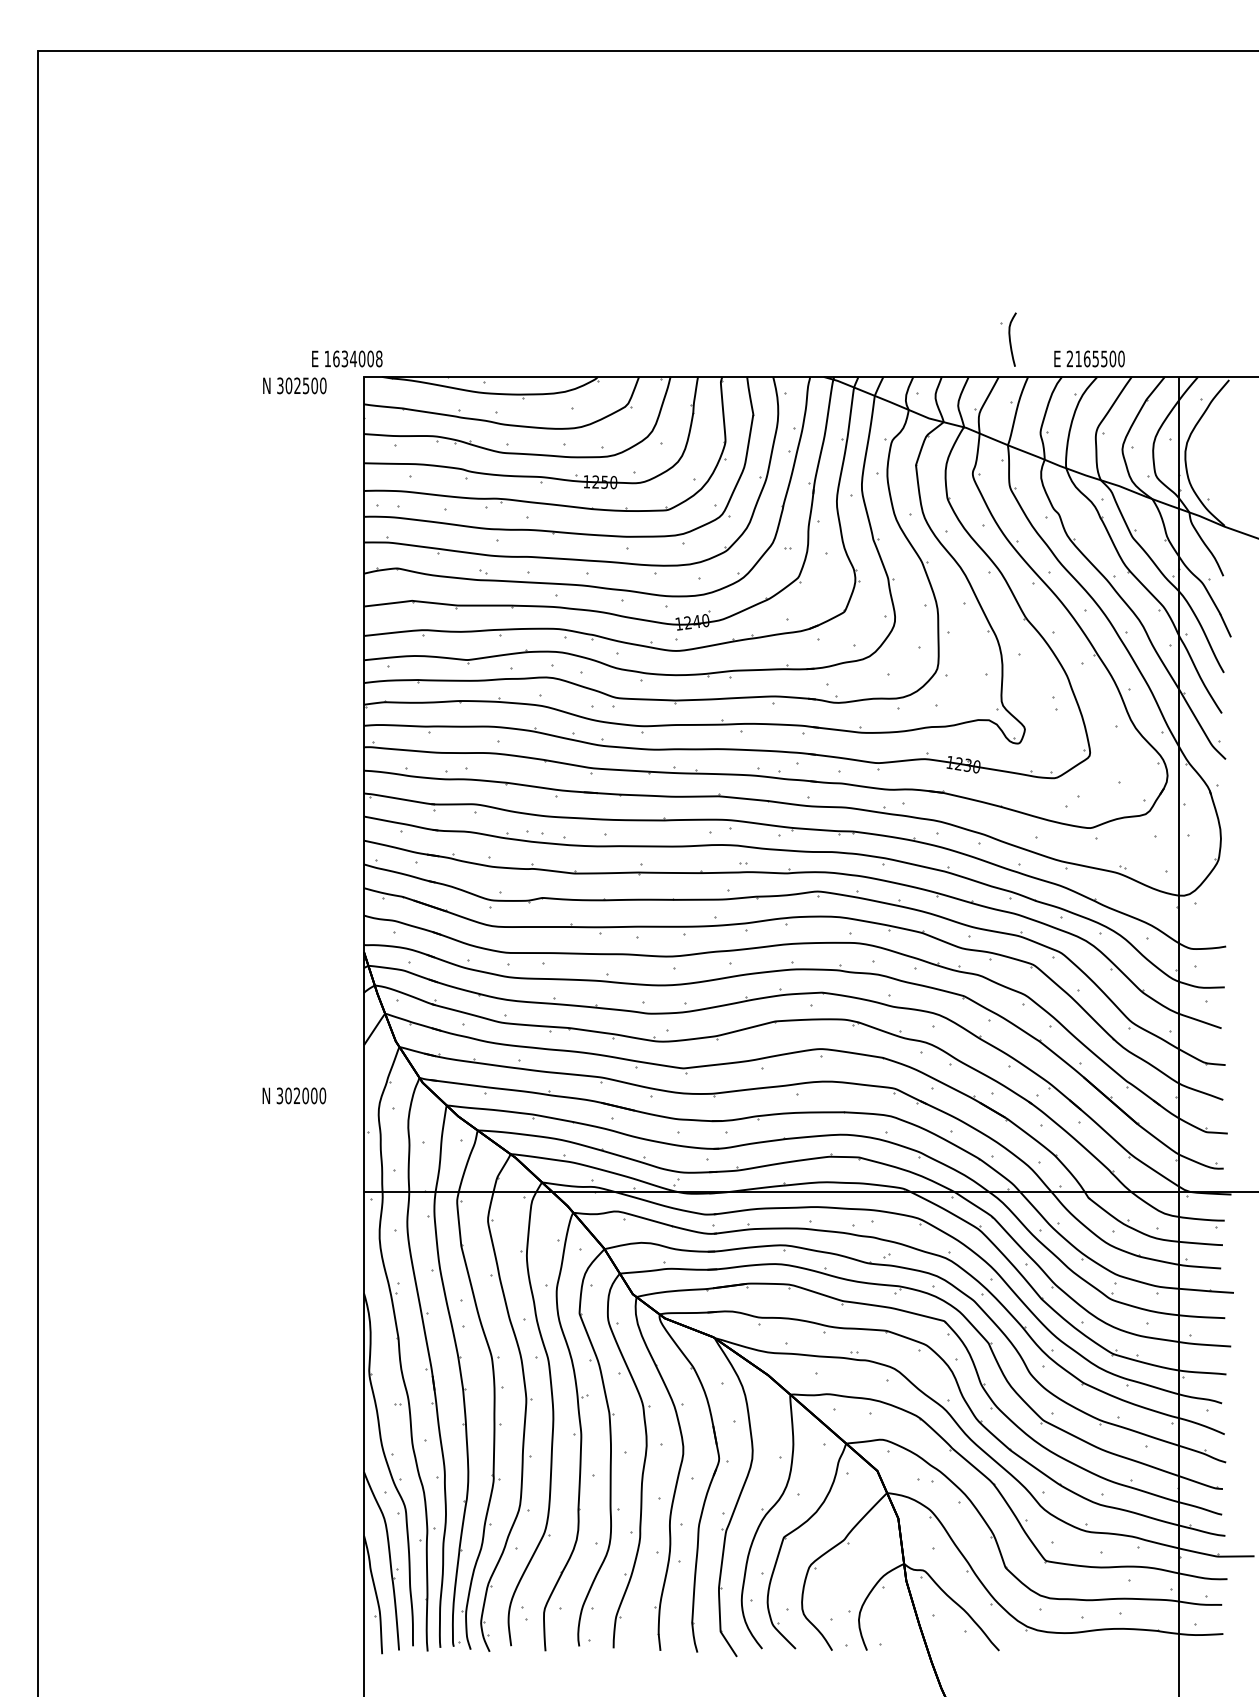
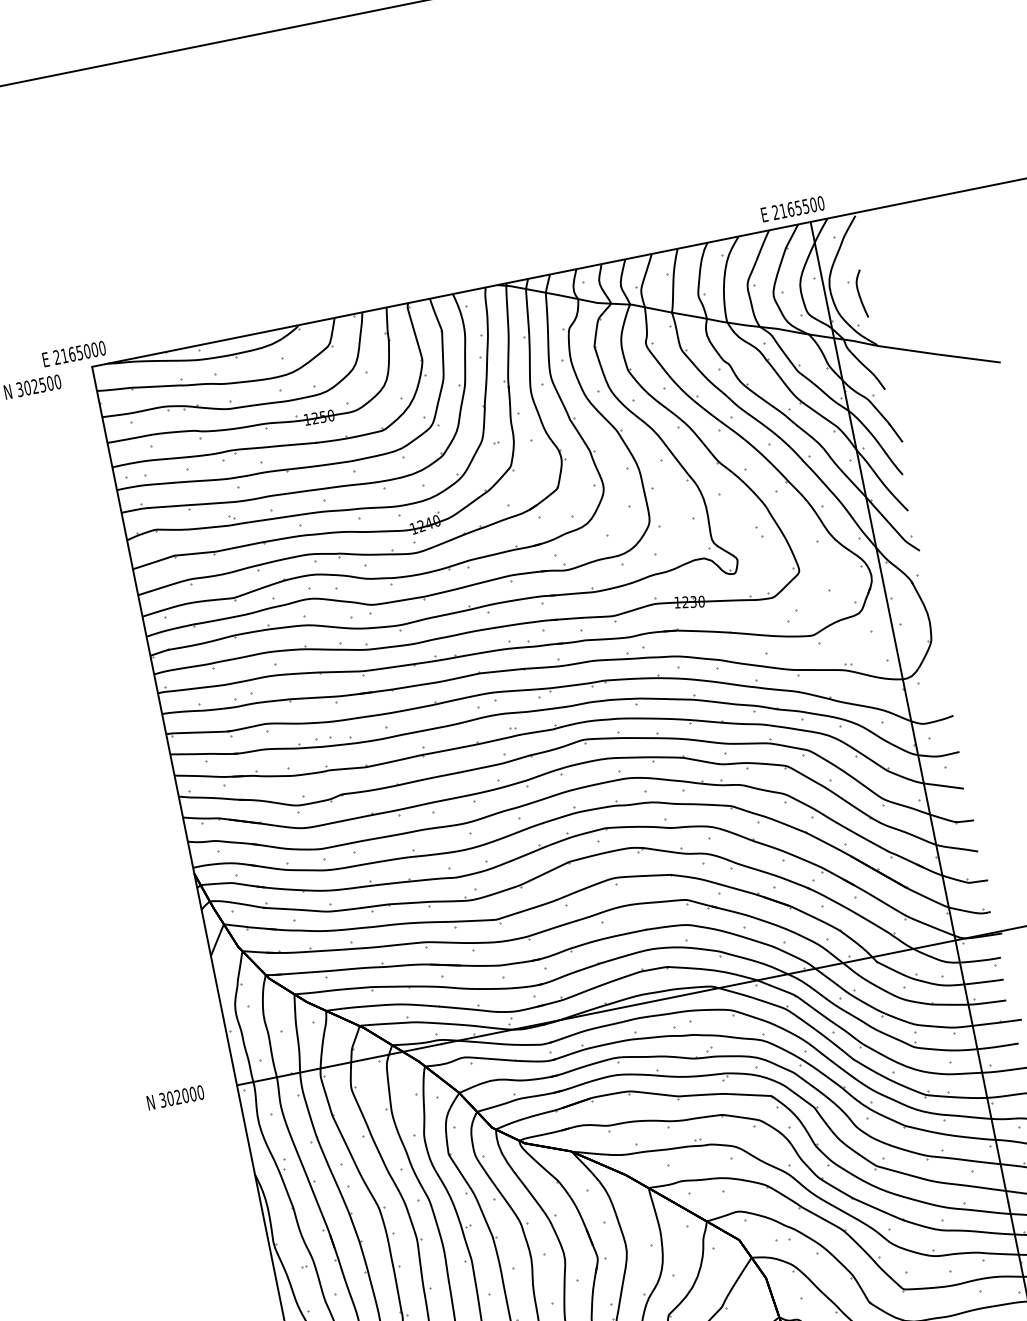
part: (1008, 339) -> (857, 294), moved
text: (353, 358) -> (79, 352), 1634008 -> 2165000
text: (1089, 358) -> (792, 208), moved
text: (294, 1095) -> (175, 1097), moved

